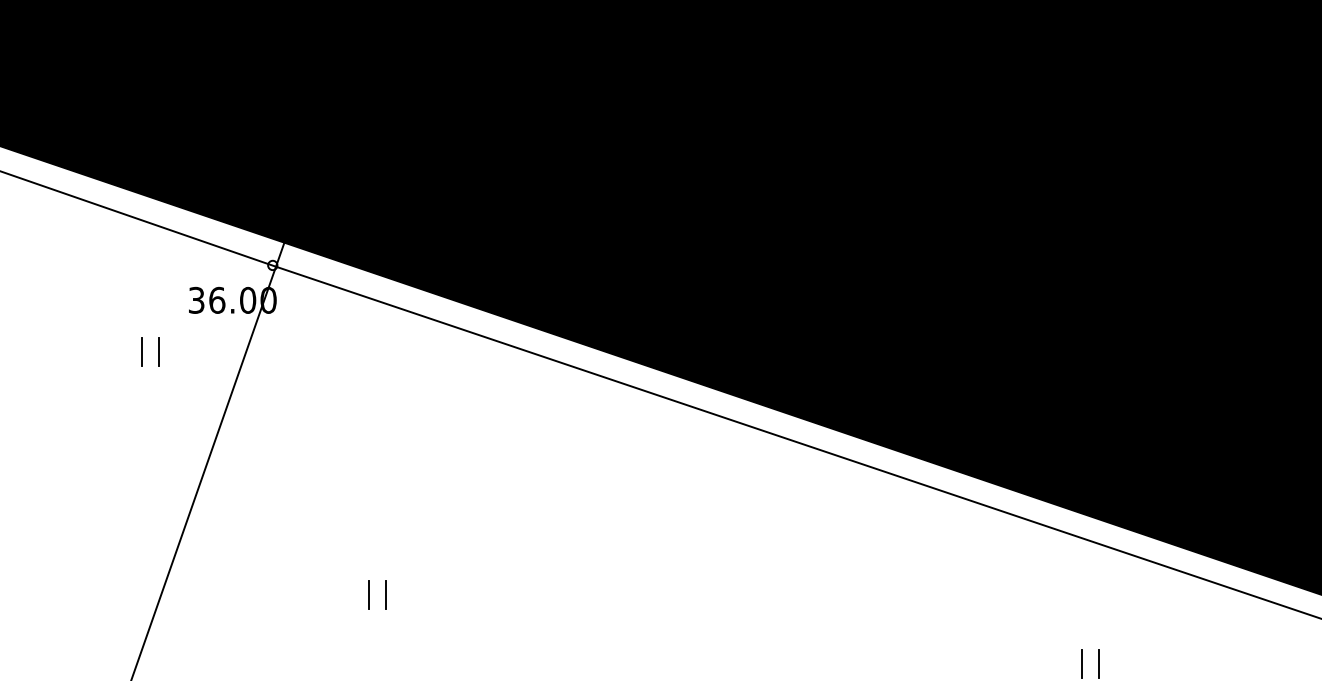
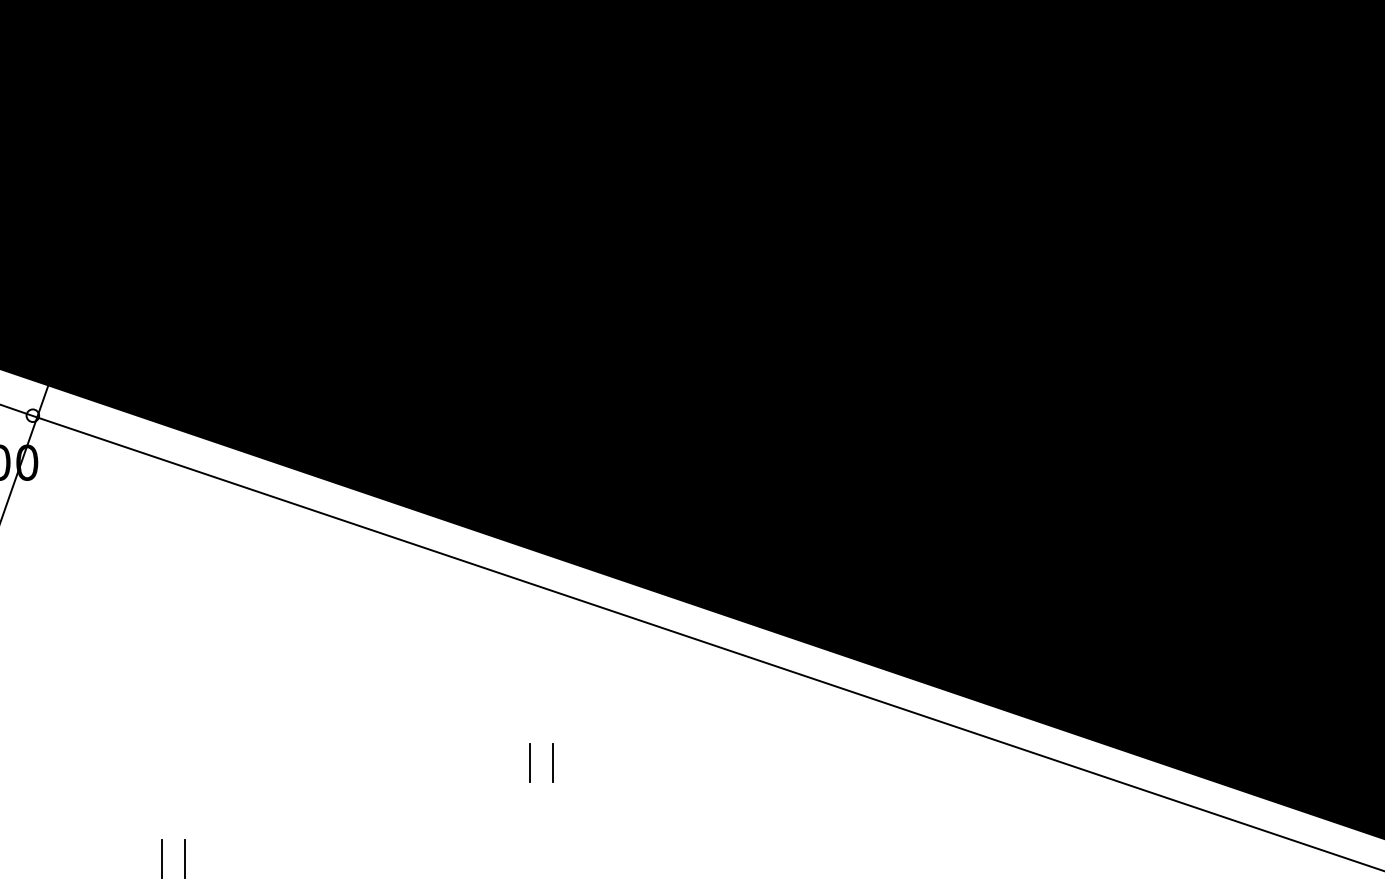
part: (643, 523) -> (531, 762), added

